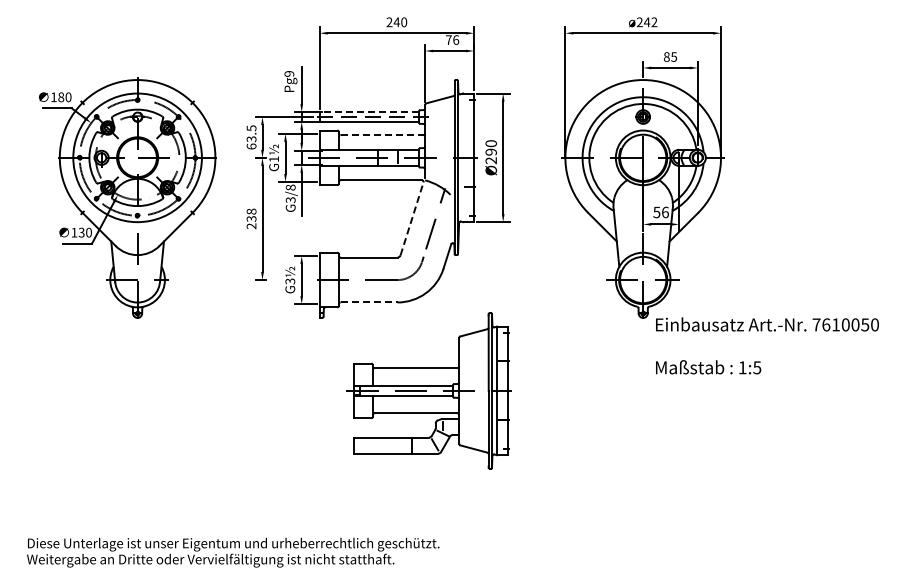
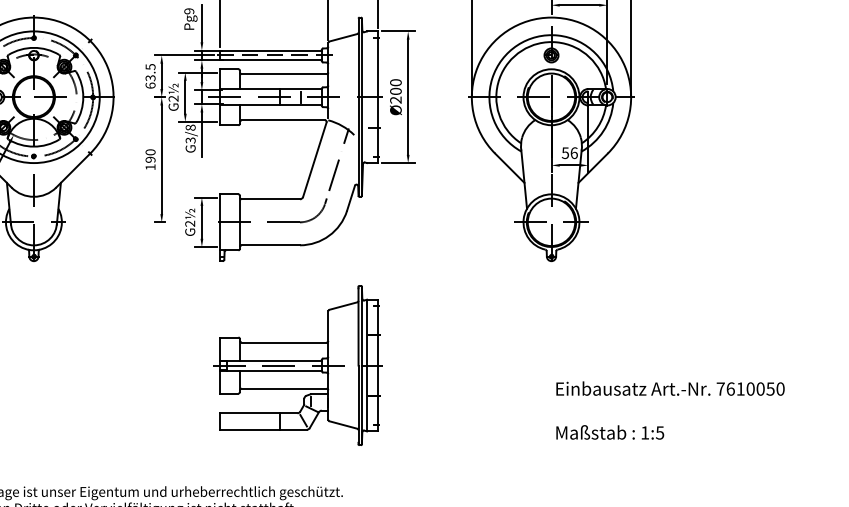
line: (369, 112) -> (271, 50), dashed -> solid
line: (382, 135) -> (284, 74), dashed -> solid
text: (490, 151) -> (395, 90), Ø290 -> Ø200
text: (273, 159) -> (173, 98), G1½ -> G2½
text: (251, 218) -> (150, 159), 238 -> 190
line: (412, 218) -> (315, 159), dashed -> solid
text: (290, 281) -> (190, 223), G3½ -> G2½
line: (369, 302) -> (271, 245), dashed -> solid
text: (767, 345) -> (670, 410), moved
part: (428, 390) -> (296, 365), moved

